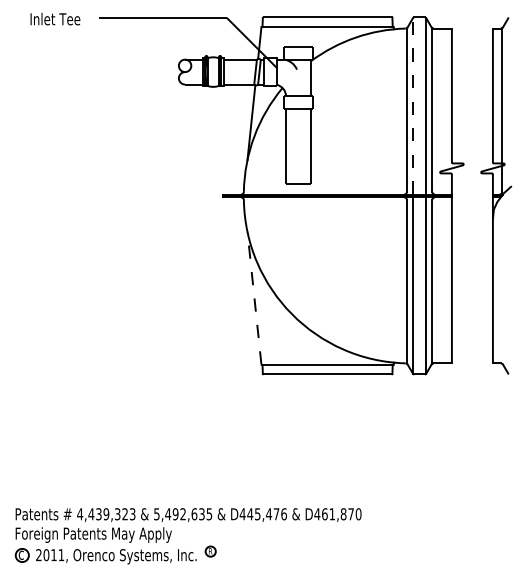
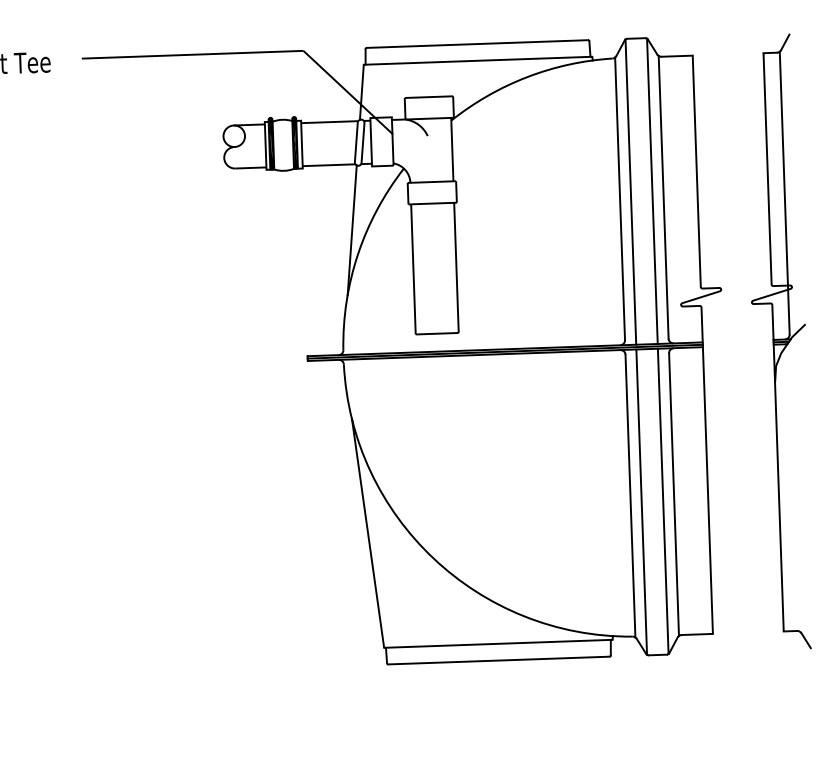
line: (413, 105) -> (631, 190), dashed -> solid
line: (254, 298) -> (368, 533), dashed -> solid

